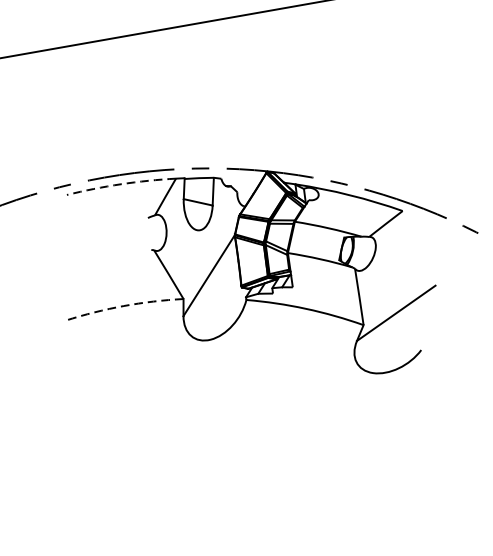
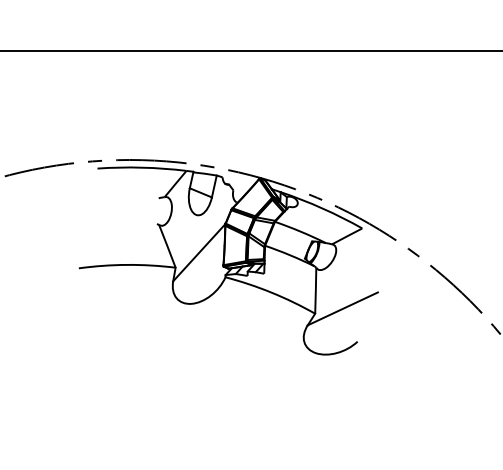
arc: (121, 183) -> (142, 167), dashed -> solid
arc: (124, 305) -> (127, 264), dashed -> solid

